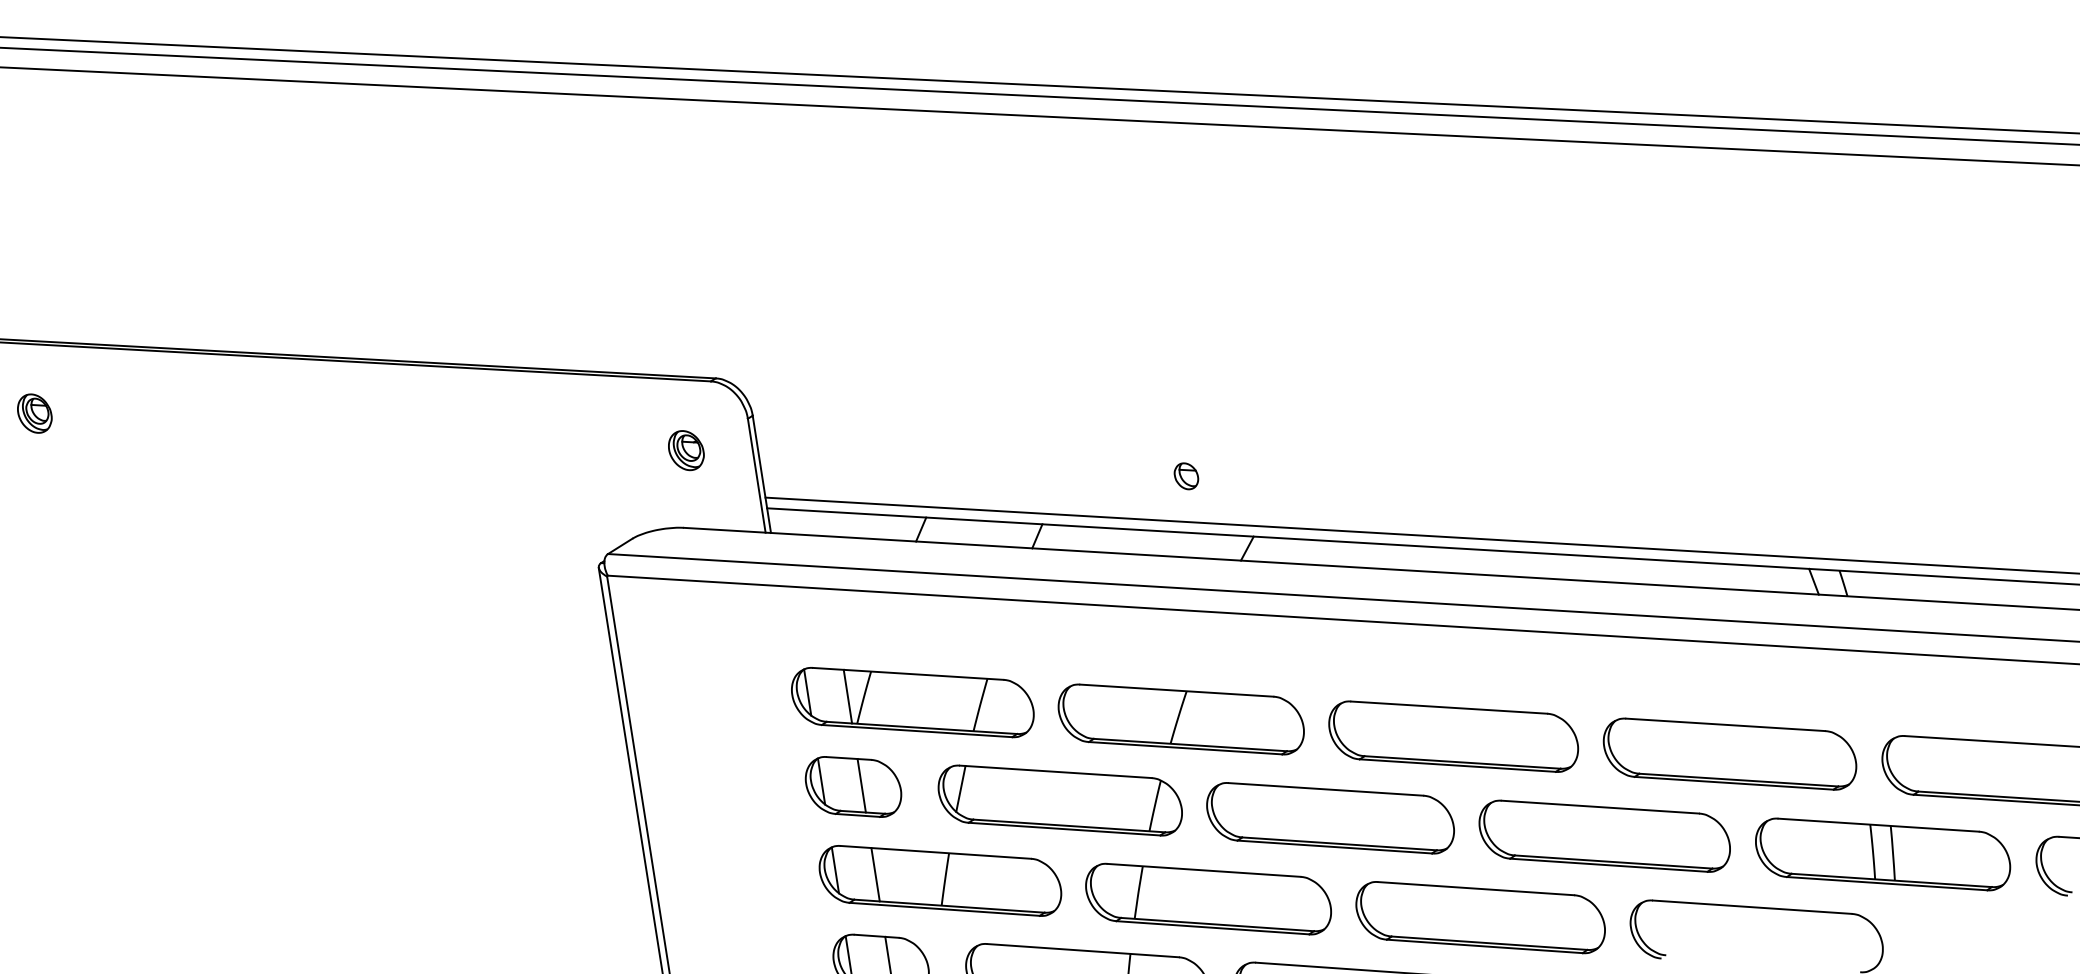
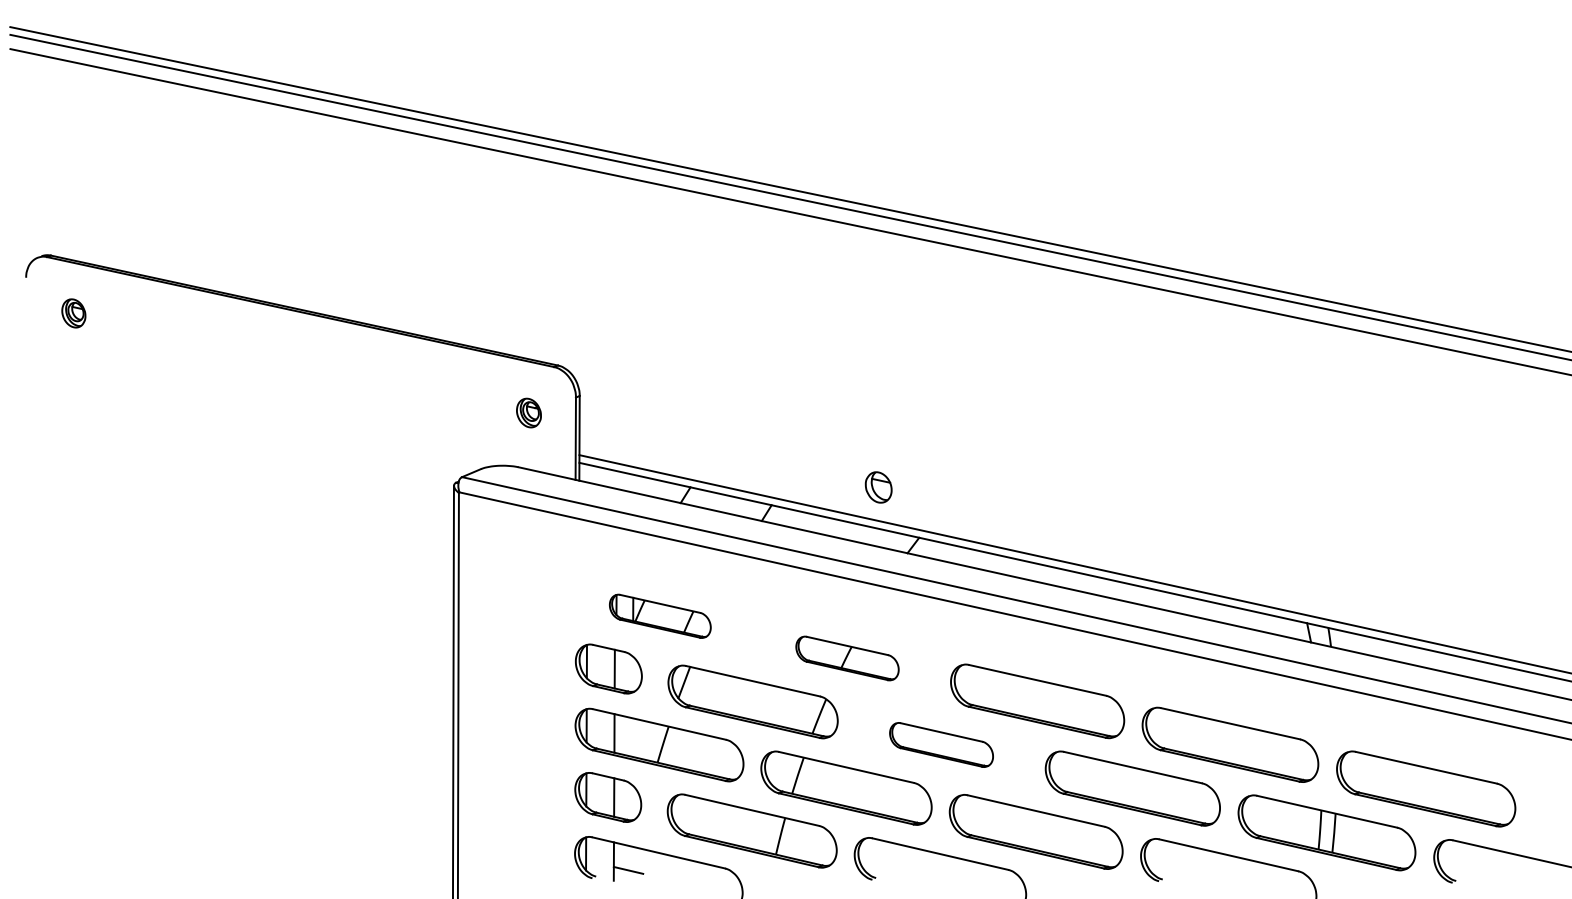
part: (1186, 476) -> (878, 487), size x1.6
part: (913, 702) -> (660, 616), size x0.6
part: (1181, 719) -> (847, 658), size x0.6
part: (1330, 817) -> (941, 744), size x0.6

